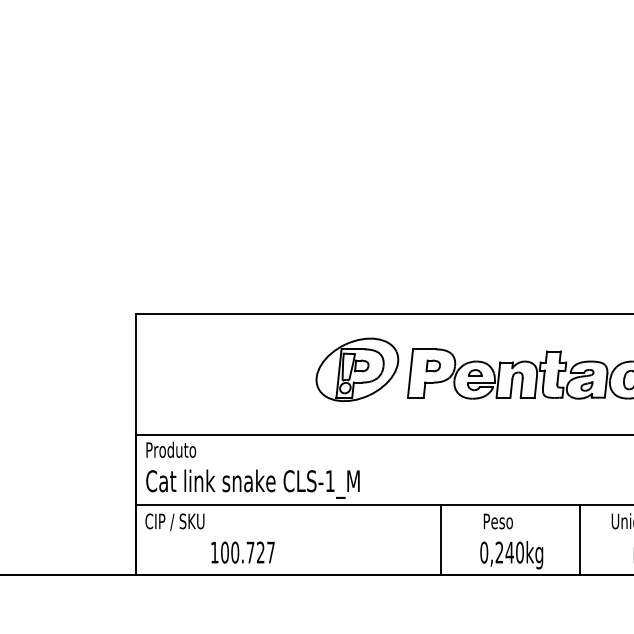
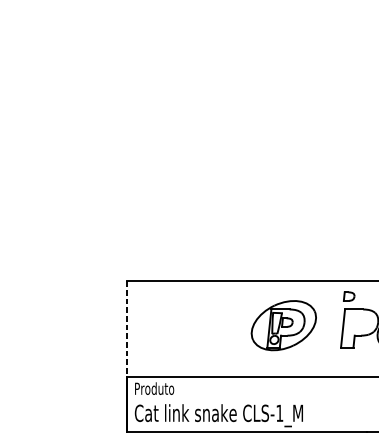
part: (432, 365) -> (348, 296), moved
part: (357, 369) -> (283, 325), moved
line: (136, 374) -> (127, 329), solid -> dashed

